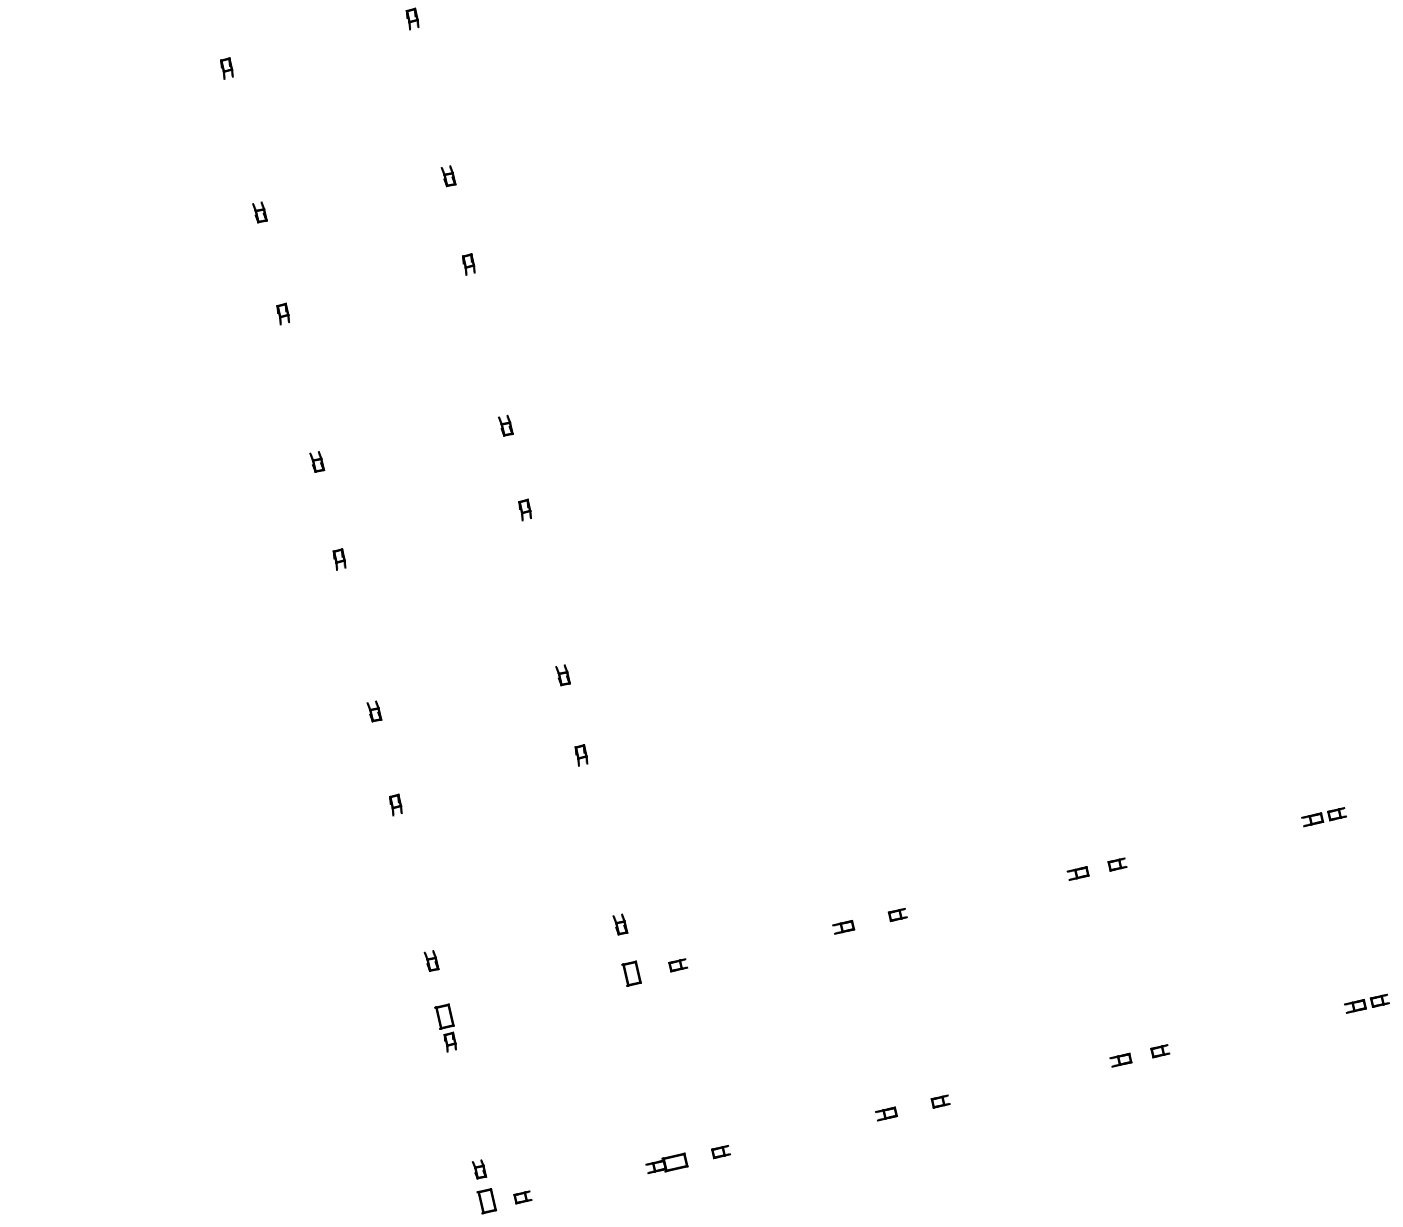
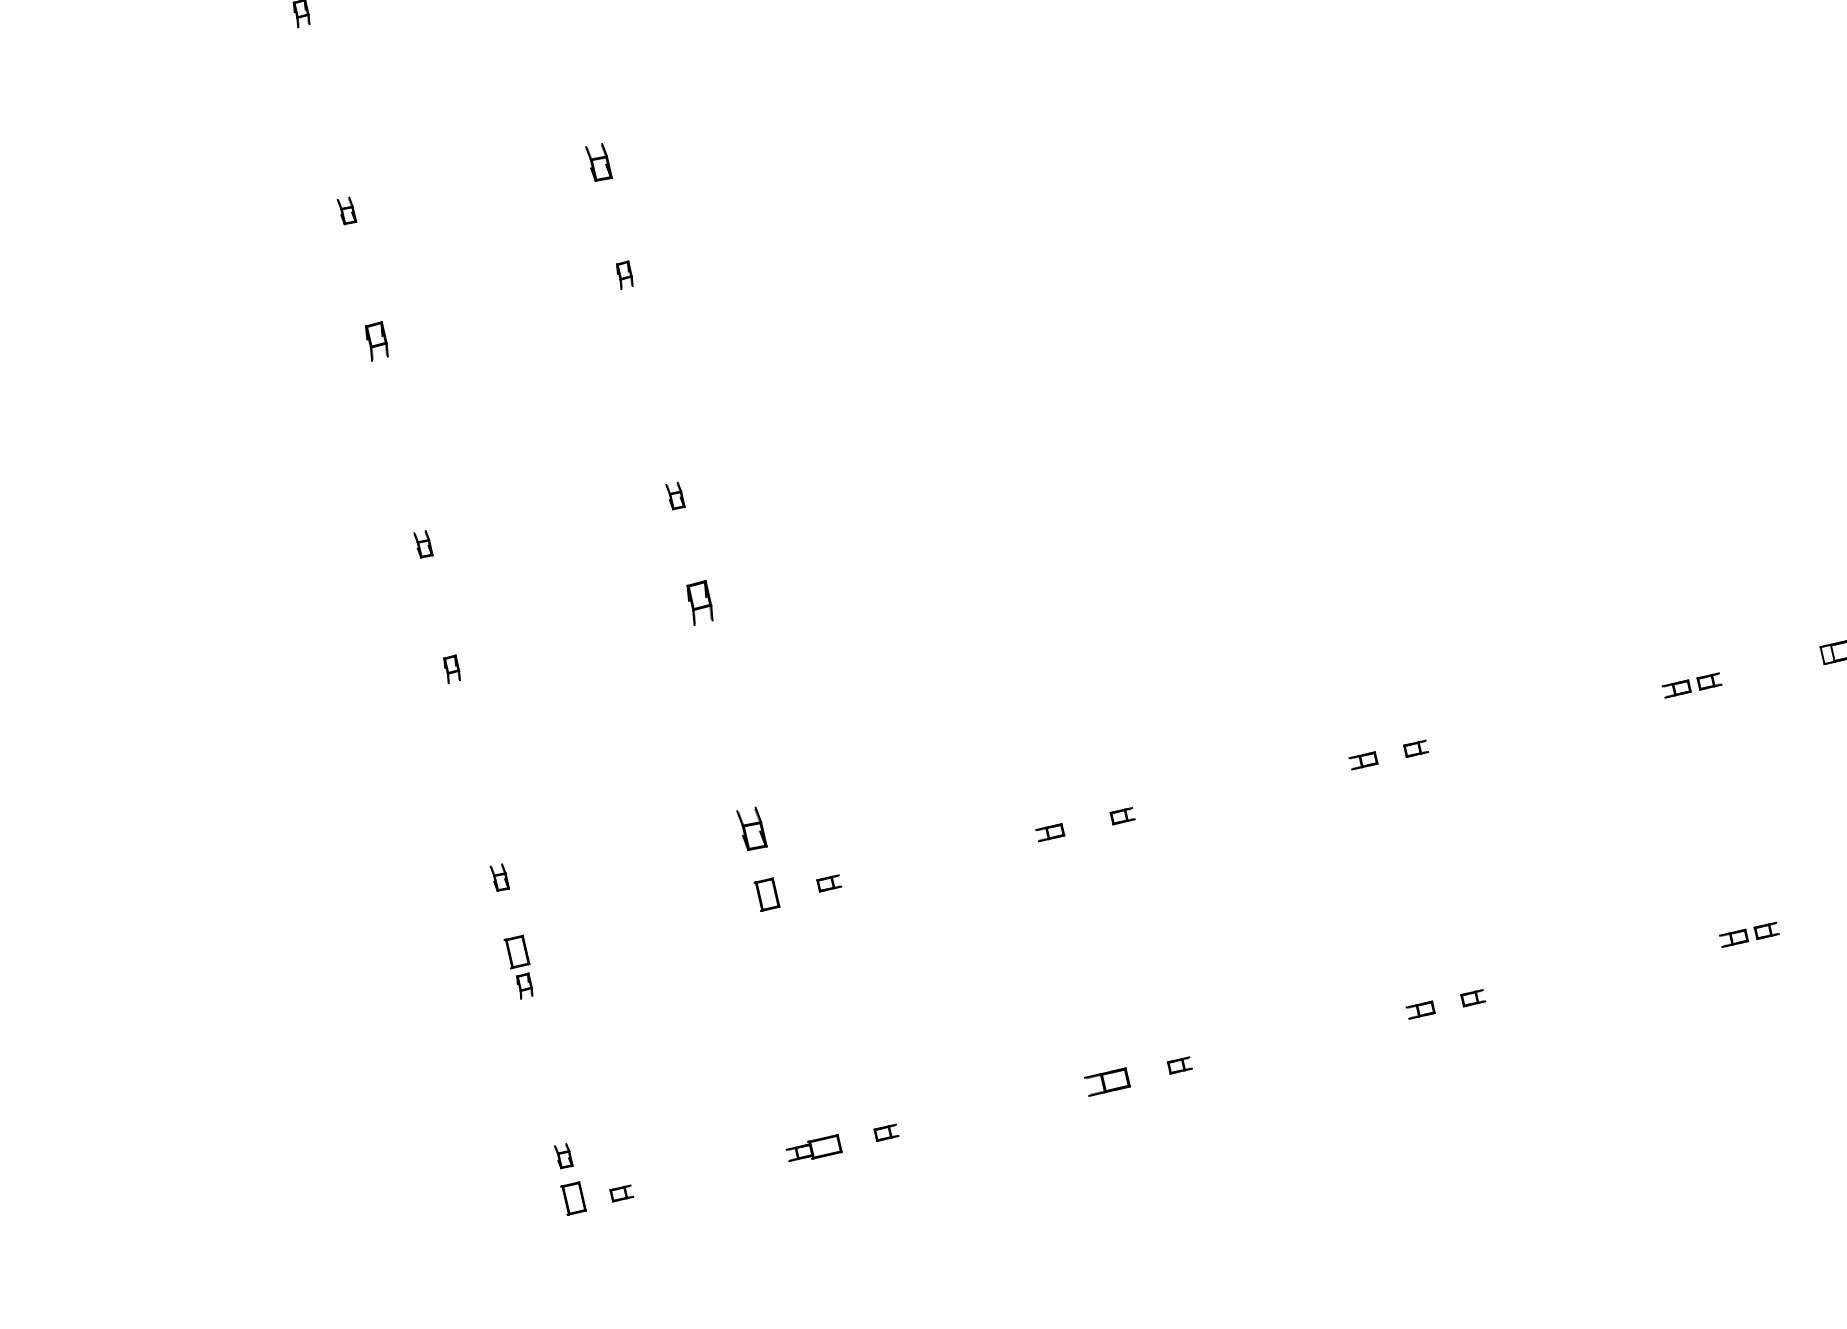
part: (505, 425) -> (598, 162), size x1.4
part: (339, 559) -> (376, 341), size x1.4
part: (581, 755) -> (700, 603), size x1.6
part: (620, 924) -> (752, 828), size x1.6
part: (886, 1113) -> (1107, 1081), size x1.6

